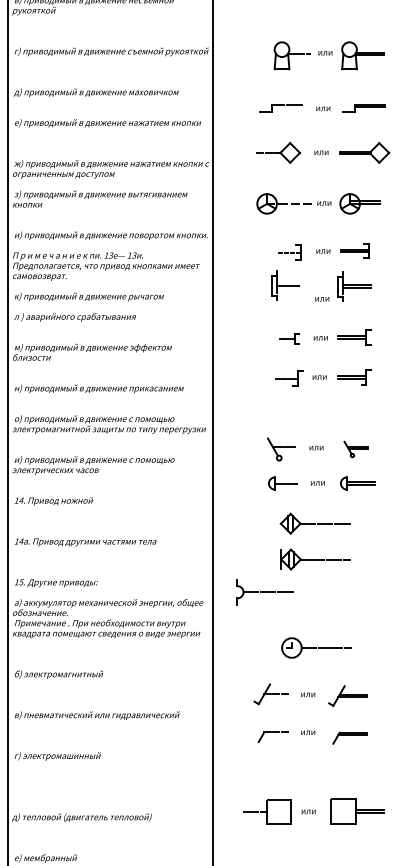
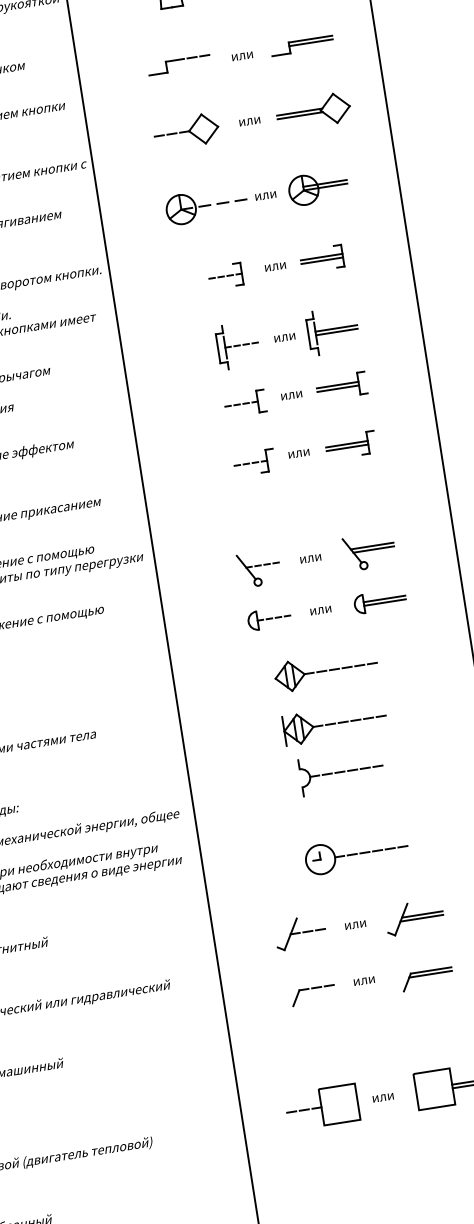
part: (285, 285) -> (237, 345), moved
part: (354, 286) -> (332, 330), moved
part: (289, 338) -> (245, 403), size x1.43
part: (355, 449) -> (368, 551), size x1.43
part: (264, 592) -> (341, 772), moved

